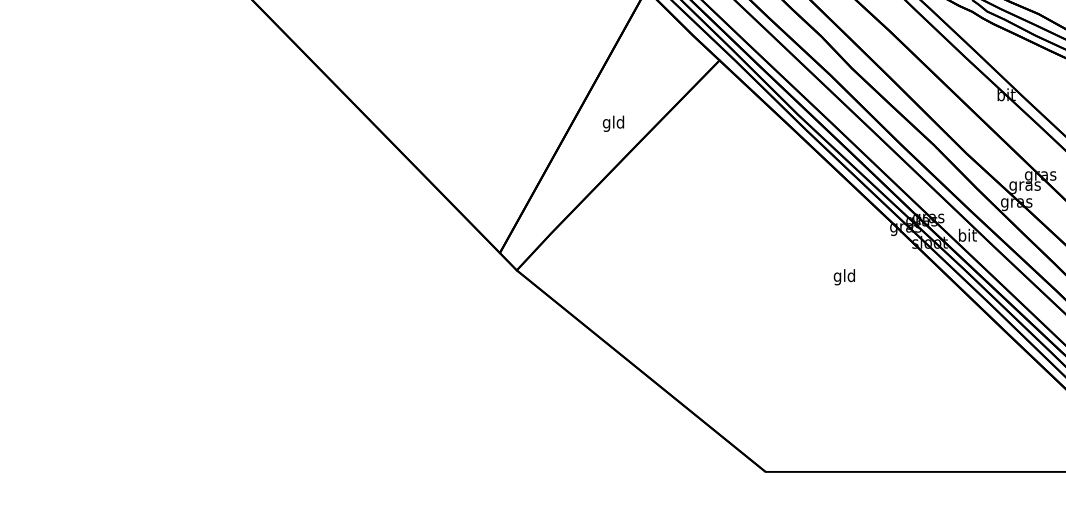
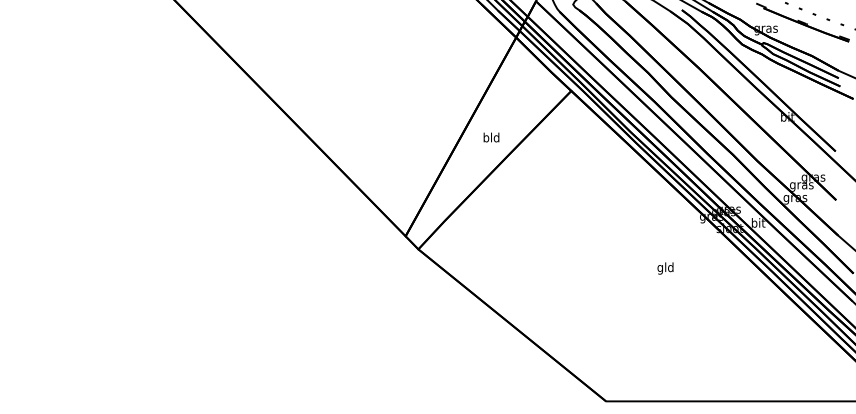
text: (607, 123) -> (486, 138), gld -> bld
text: (844, 277) -> (665, 268), moved

